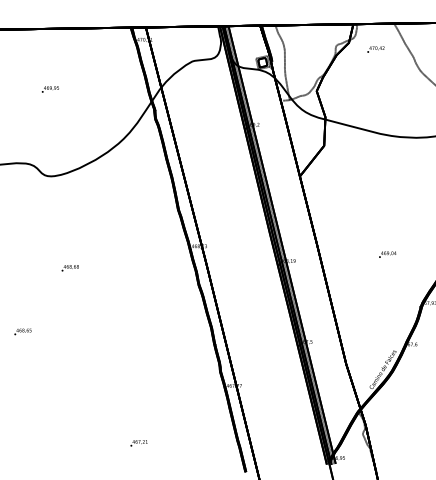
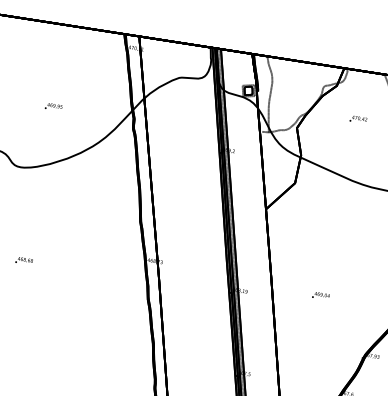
text: (375, 49) -> (358, 119), moved
text: (49, 89) -> (52, 106), moved
text: (387, 254) -> (320, 295), moved

